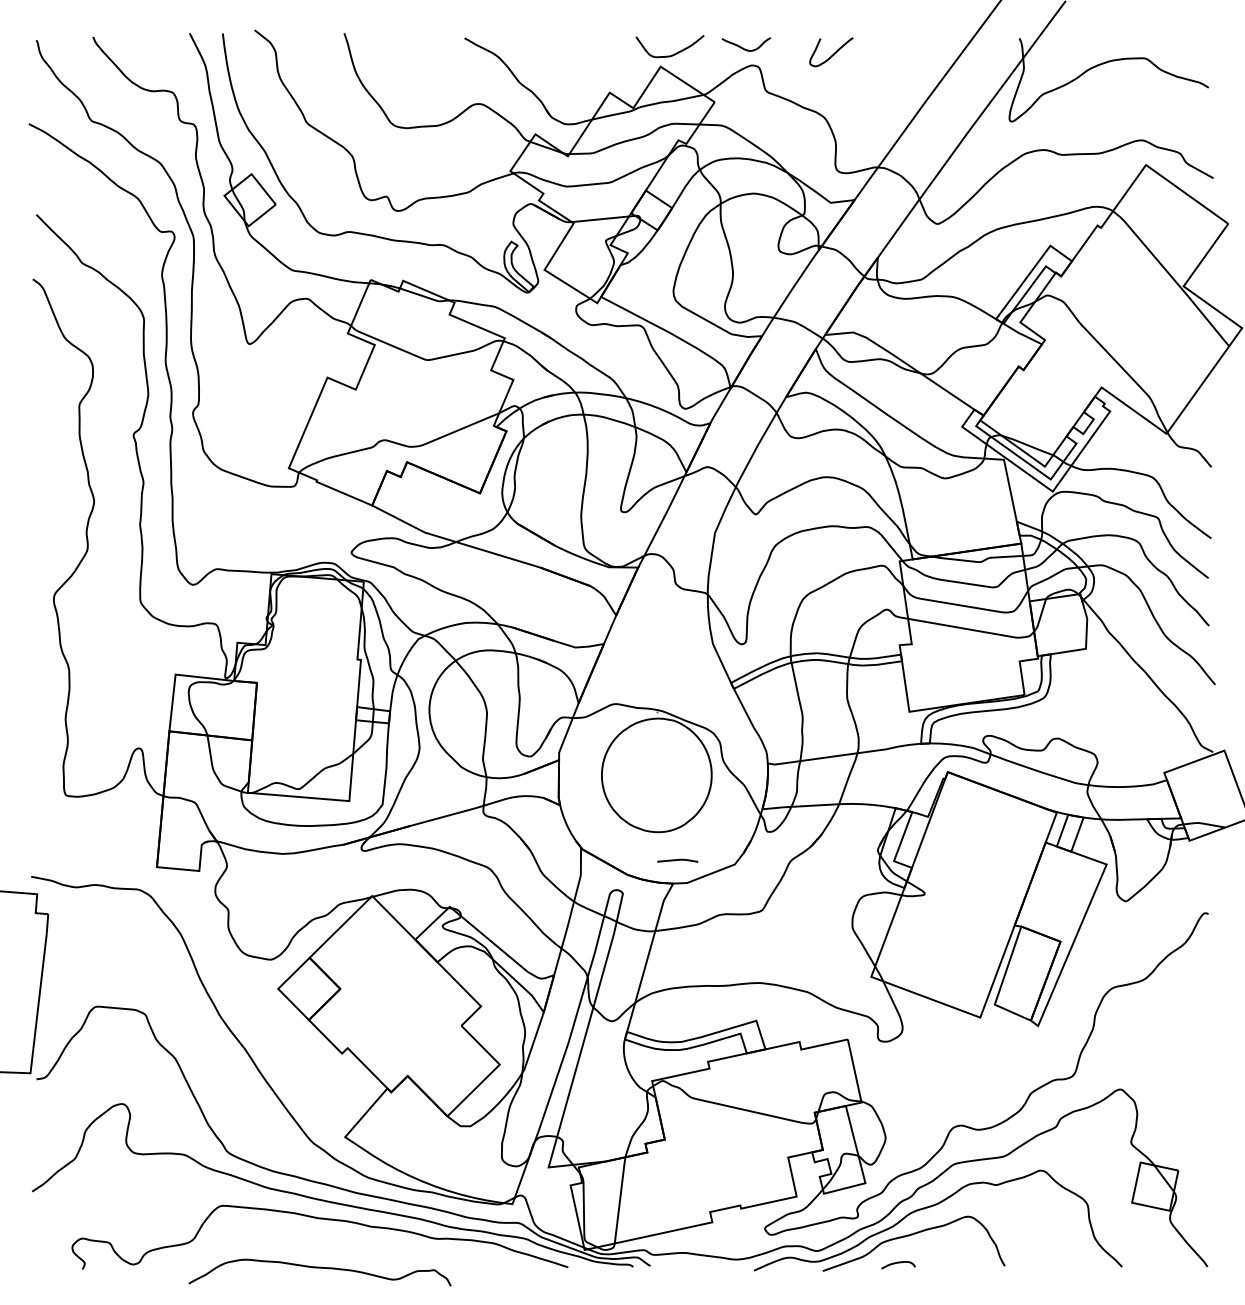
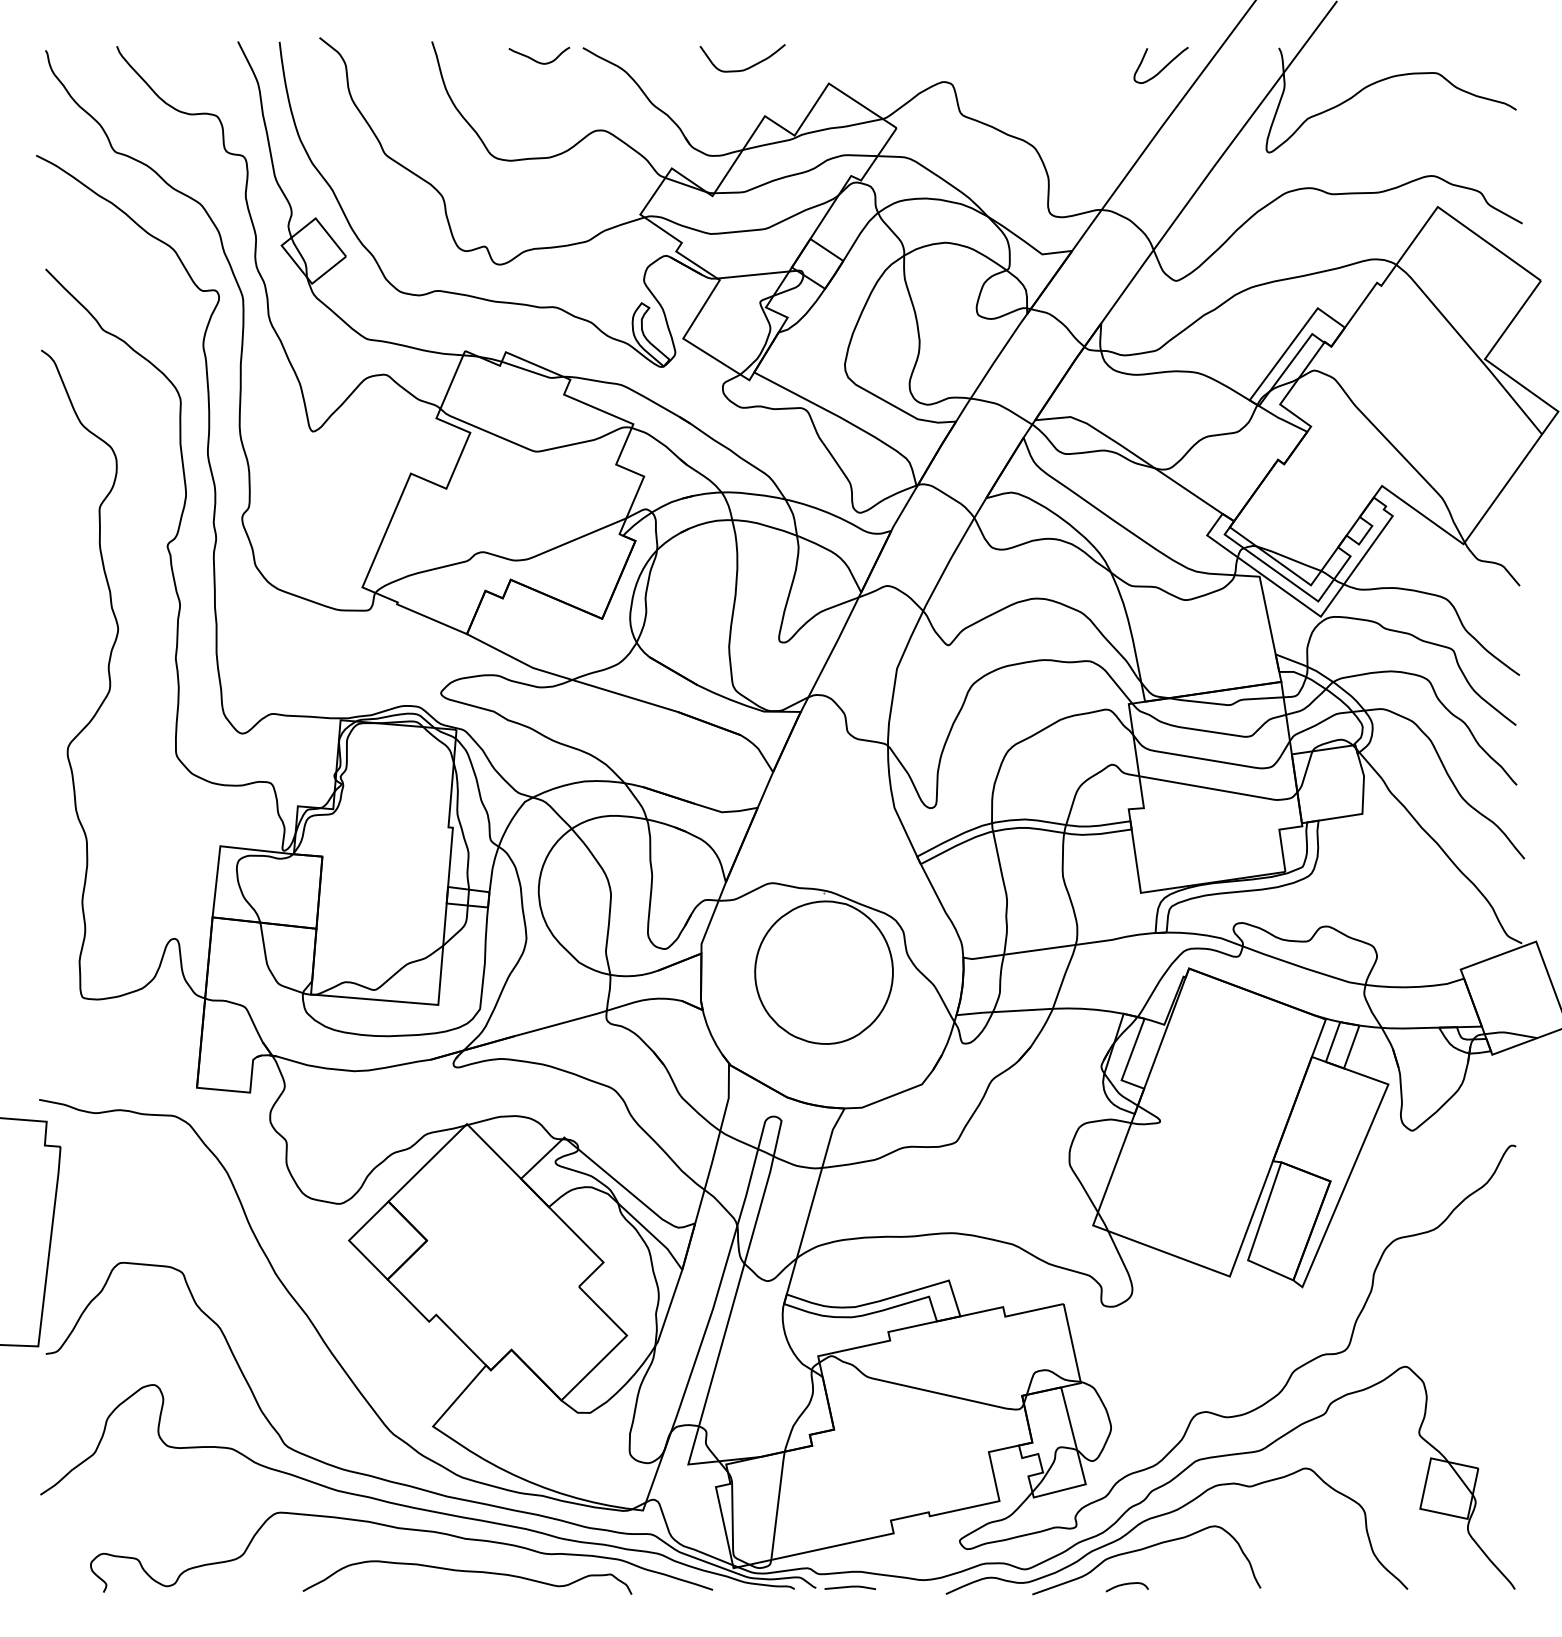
curve: (744, 48) -> (536, 60), moved
curve: (673, 53) -> (747, 67), moved
curve: (833, 53) -> (1163, 67), moved
line: (677, 860) -> (849, 1587), moved
curve: (320, 1268) -> (467, 1572), moved

